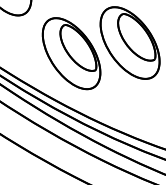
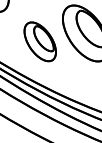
part: (71, 53) -> (40, 41), size x0.7

